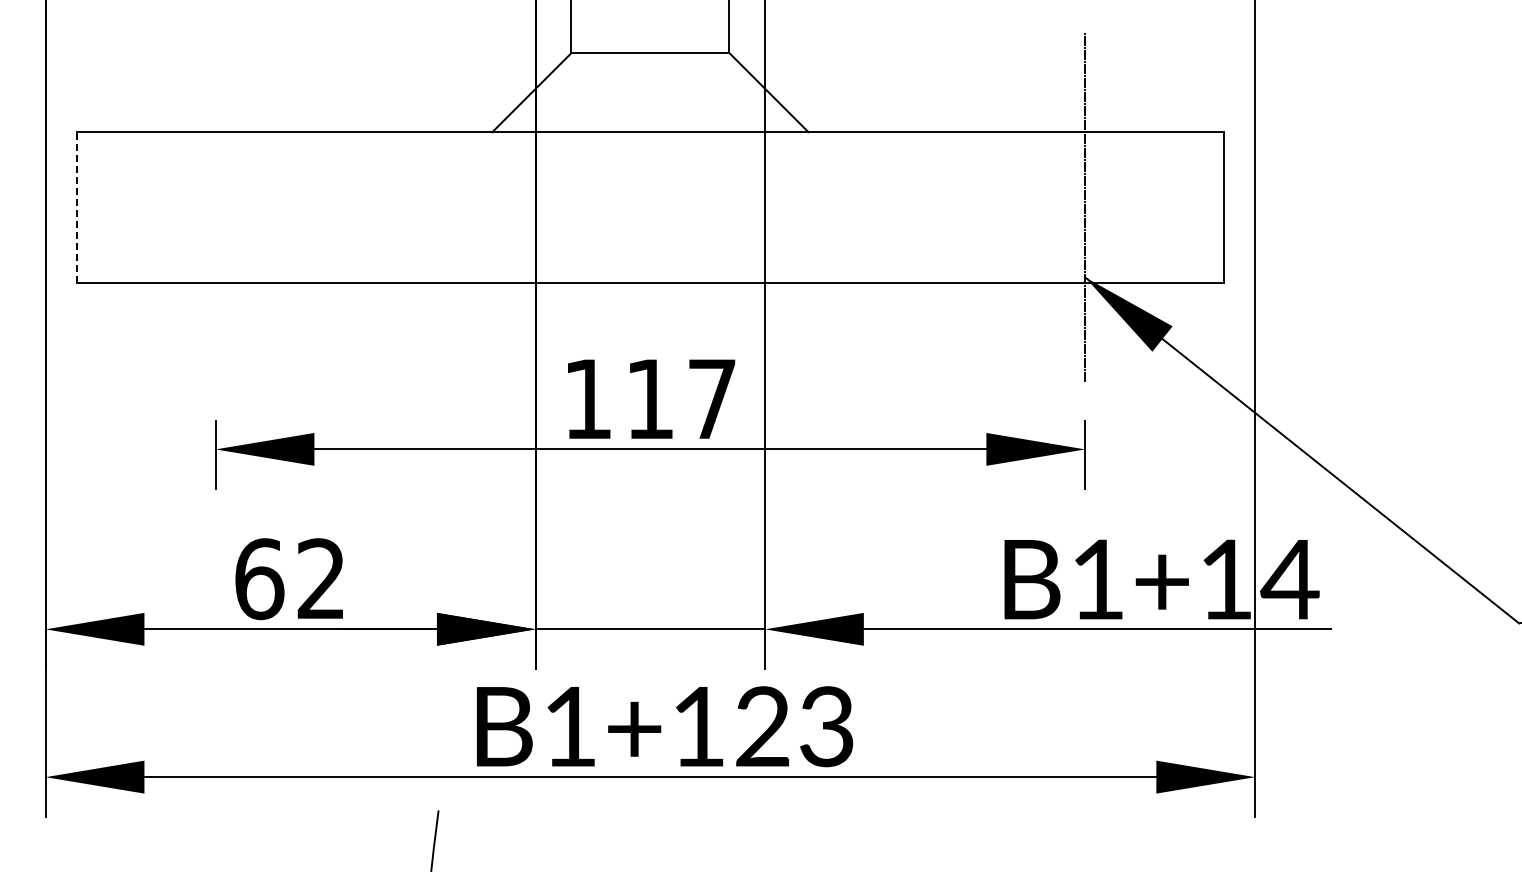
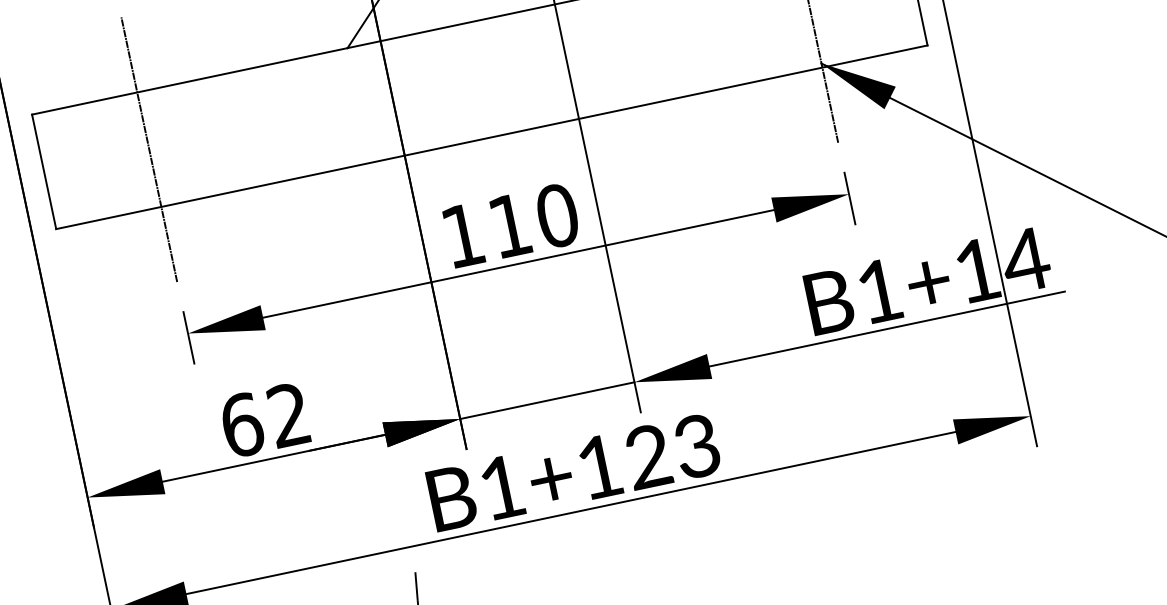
line: (77, 207) -> (44, 171), dashed -> solid
line: (215, 207) -> (149, 149), added
text: (712, 399) -> (557, 216), 117 -> 110

